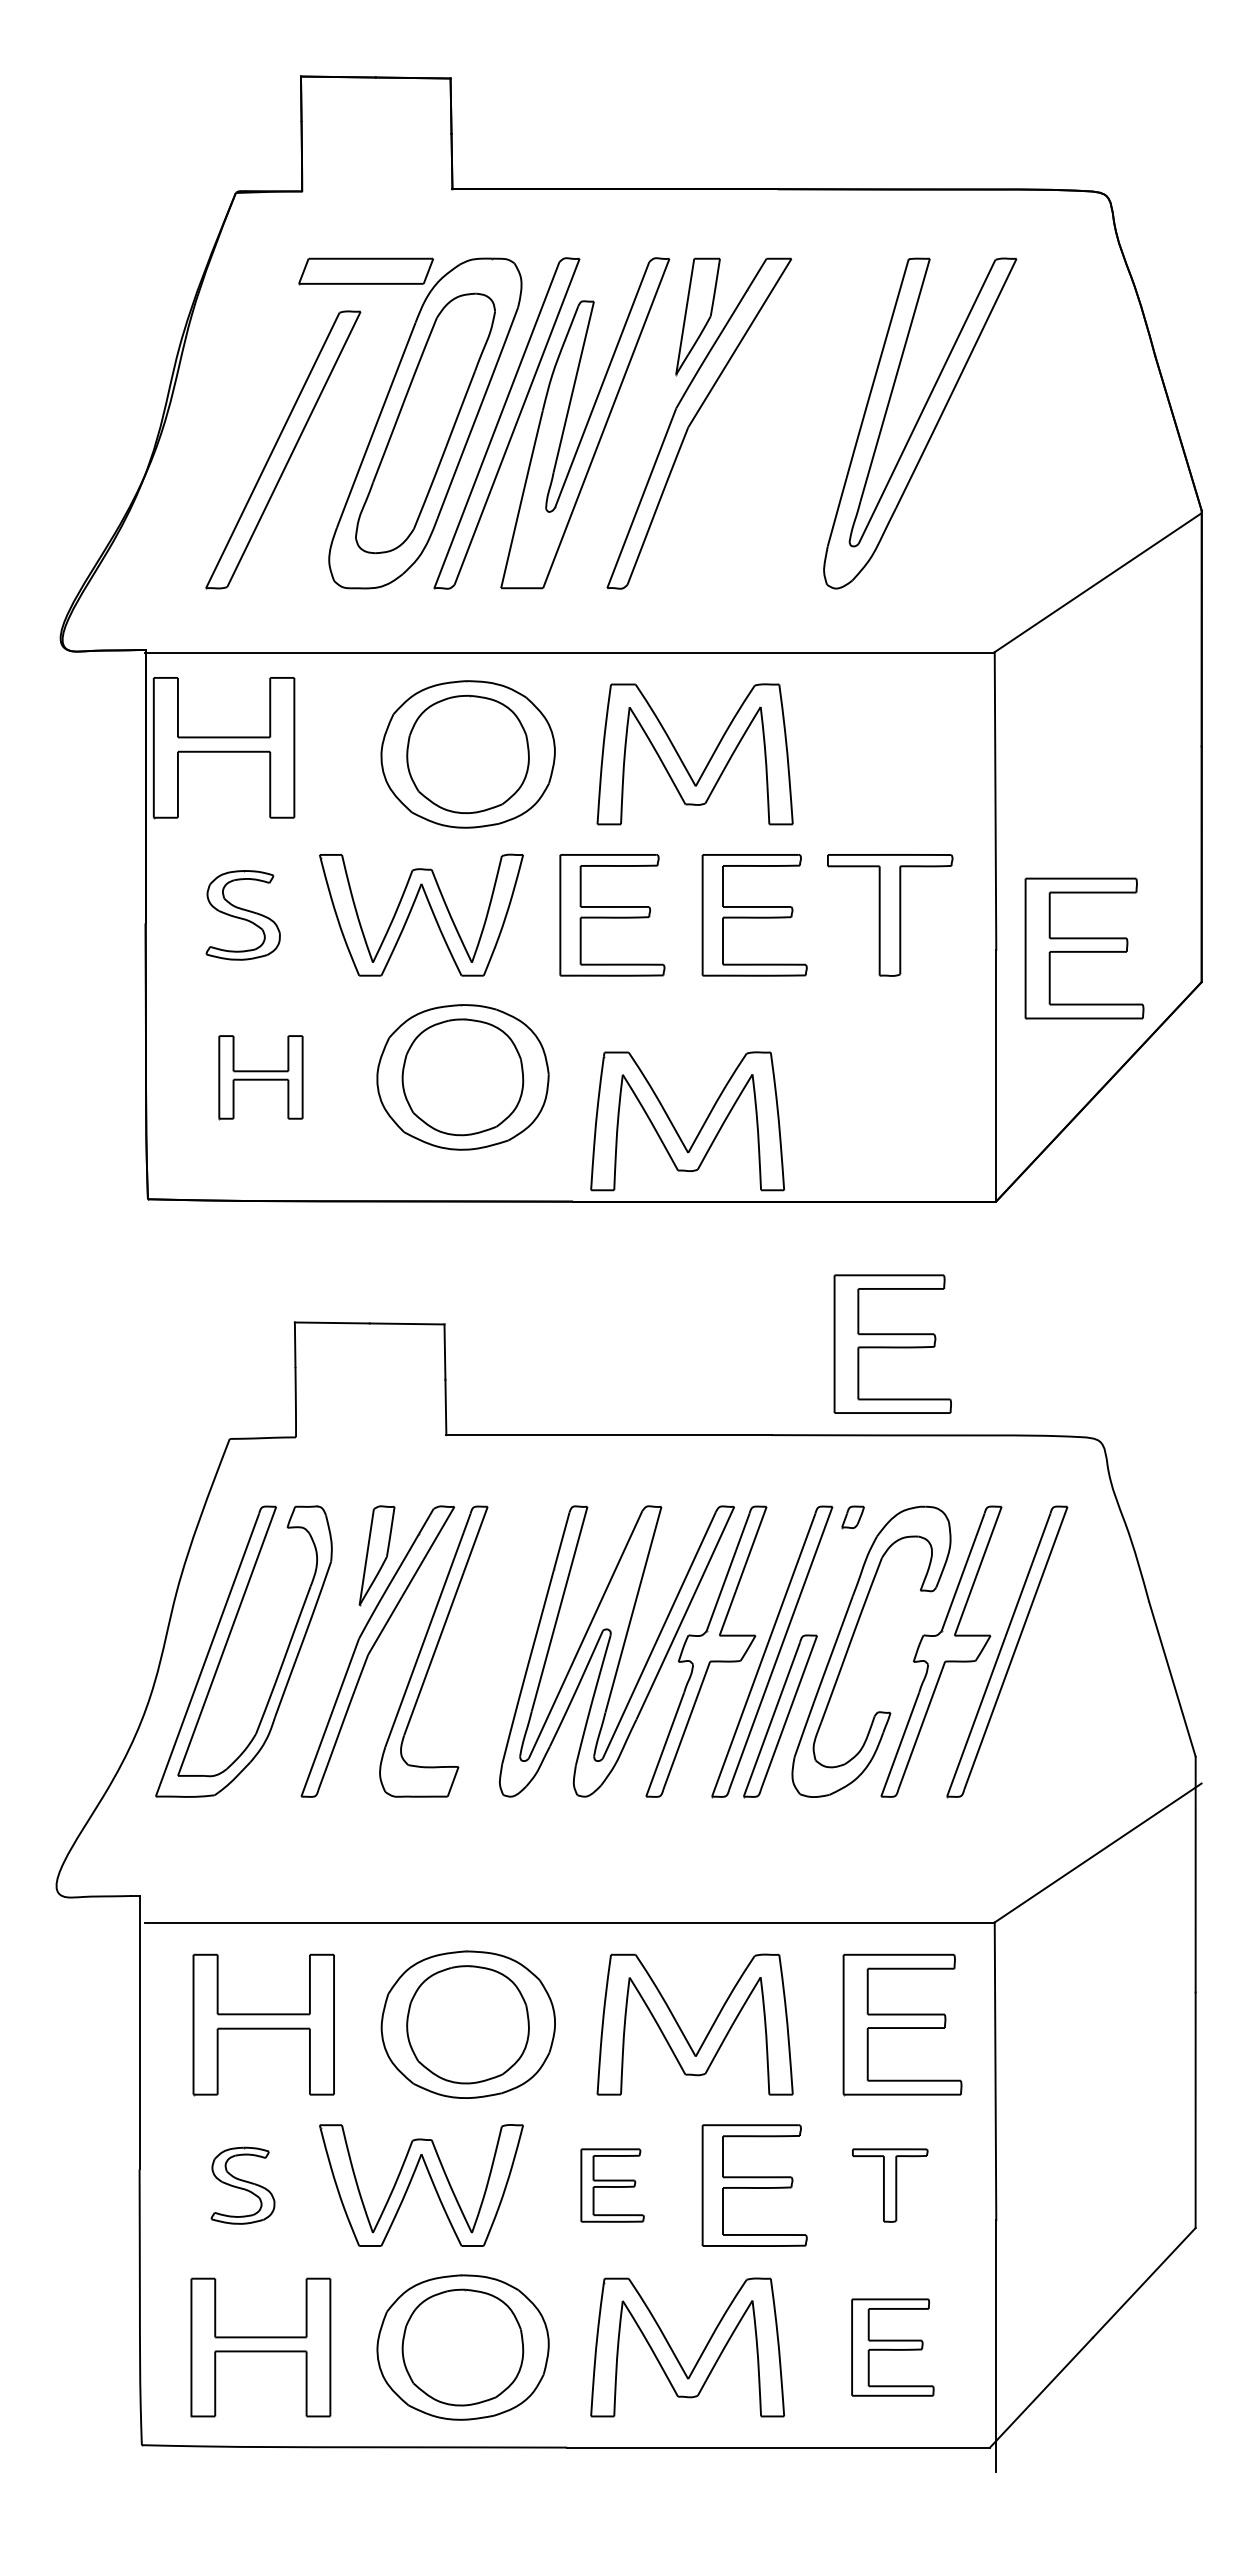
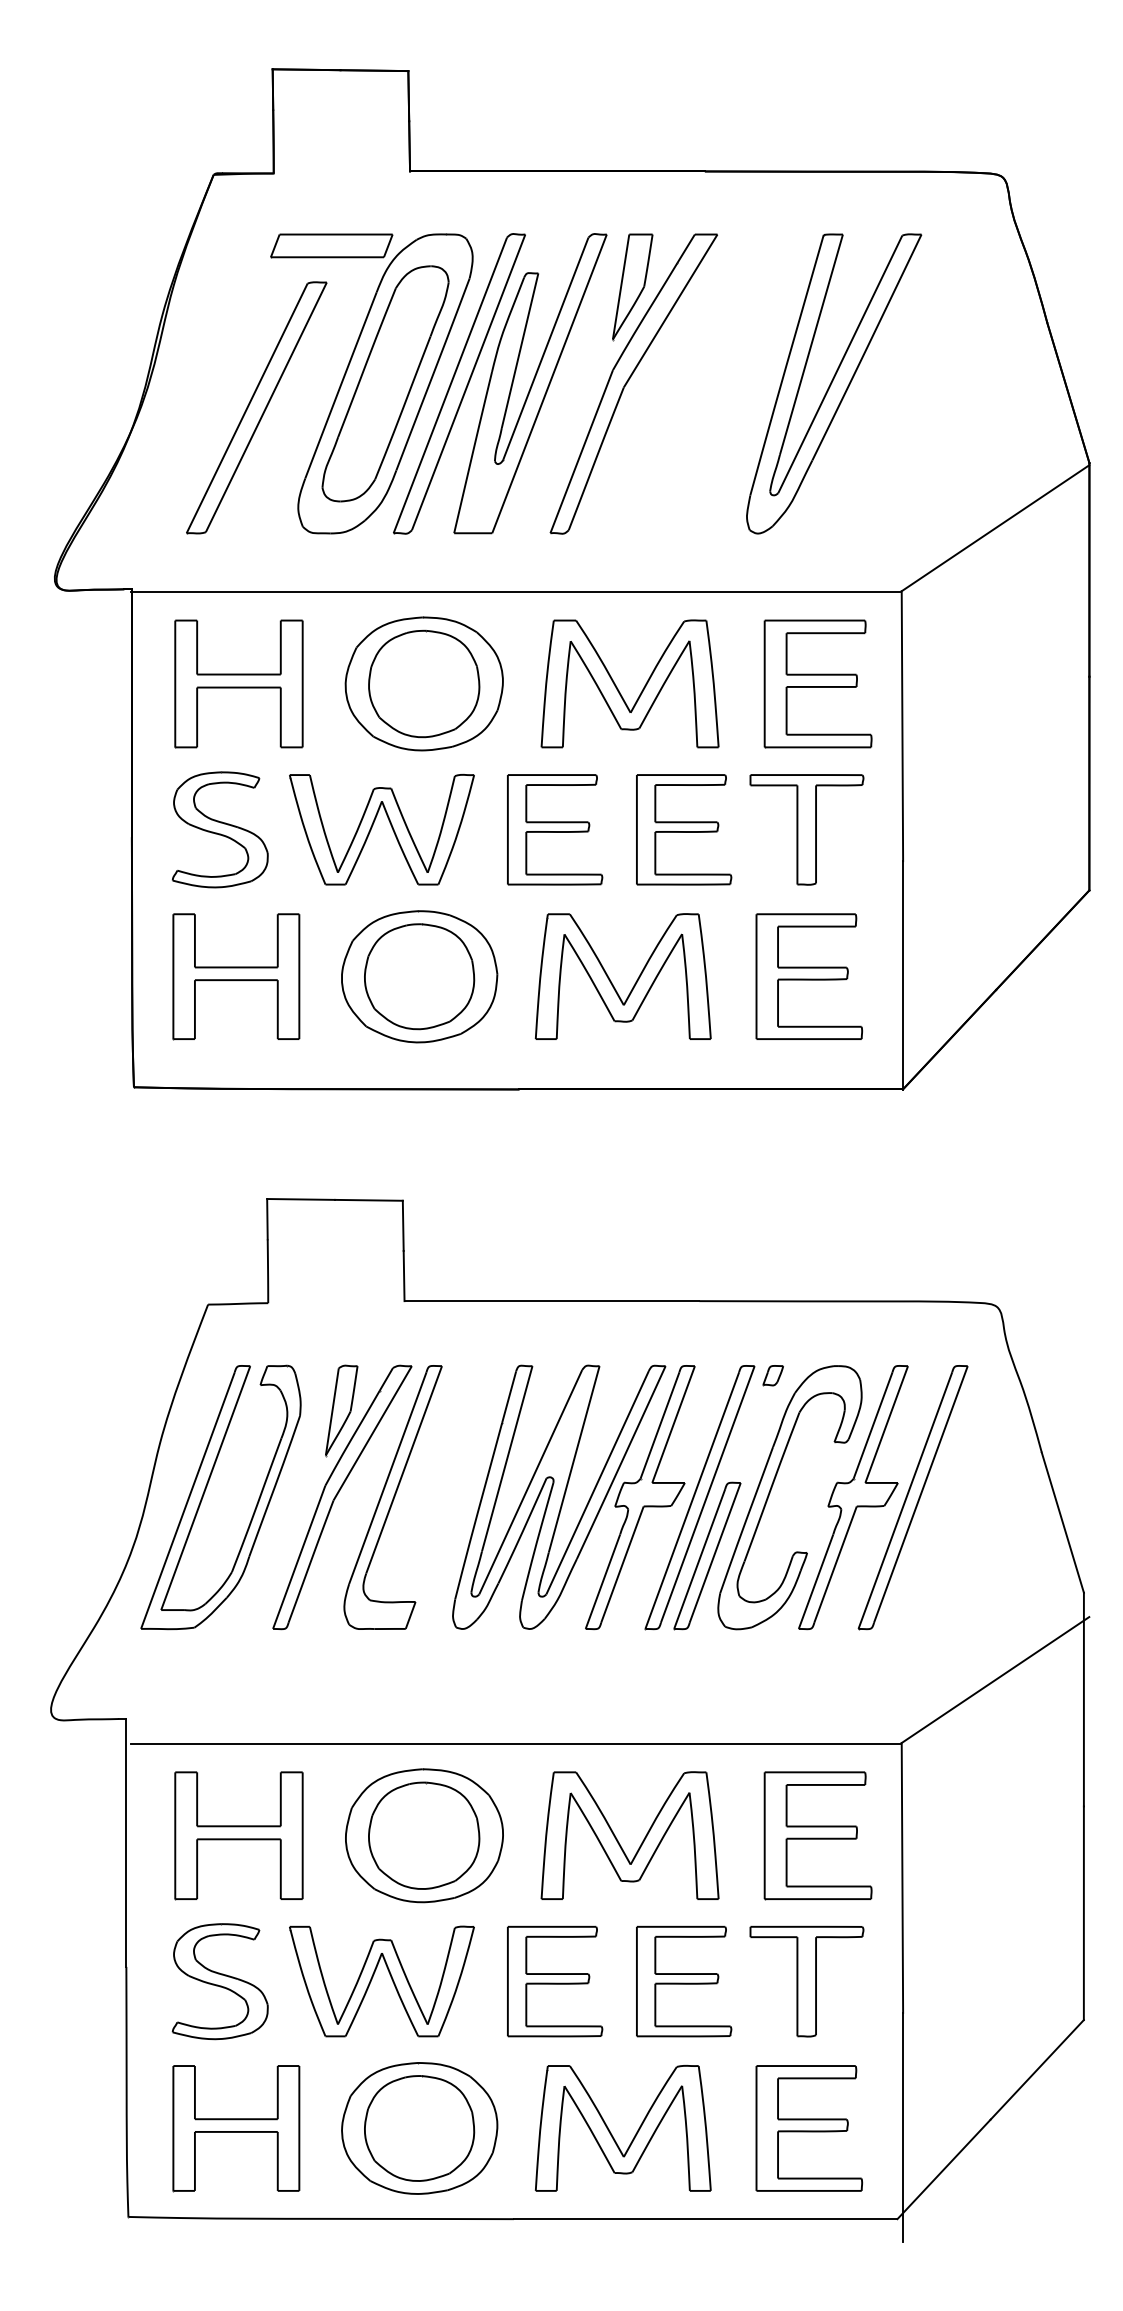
part: (223, 747) -> (238, 683), moved
part: (243, 914) -> (220, 829), size x1.43
part: (1083, 948) -> (817, 683), moved
part: (261, 1077) -> (236, 976), size x1.67
part: (675, 1127) -> (612, 982), moved
part: (893, 1343) -> (809, 976), moved
part: (242, 2185) -> (219, 1981), size x1.67
part: (612, 2185) -> (555, 1981), size x1.67
part: (889, 2185) -> (806, 1981), size x1.67
part: (893, 2347) -> (809, 2128), size x1.43

